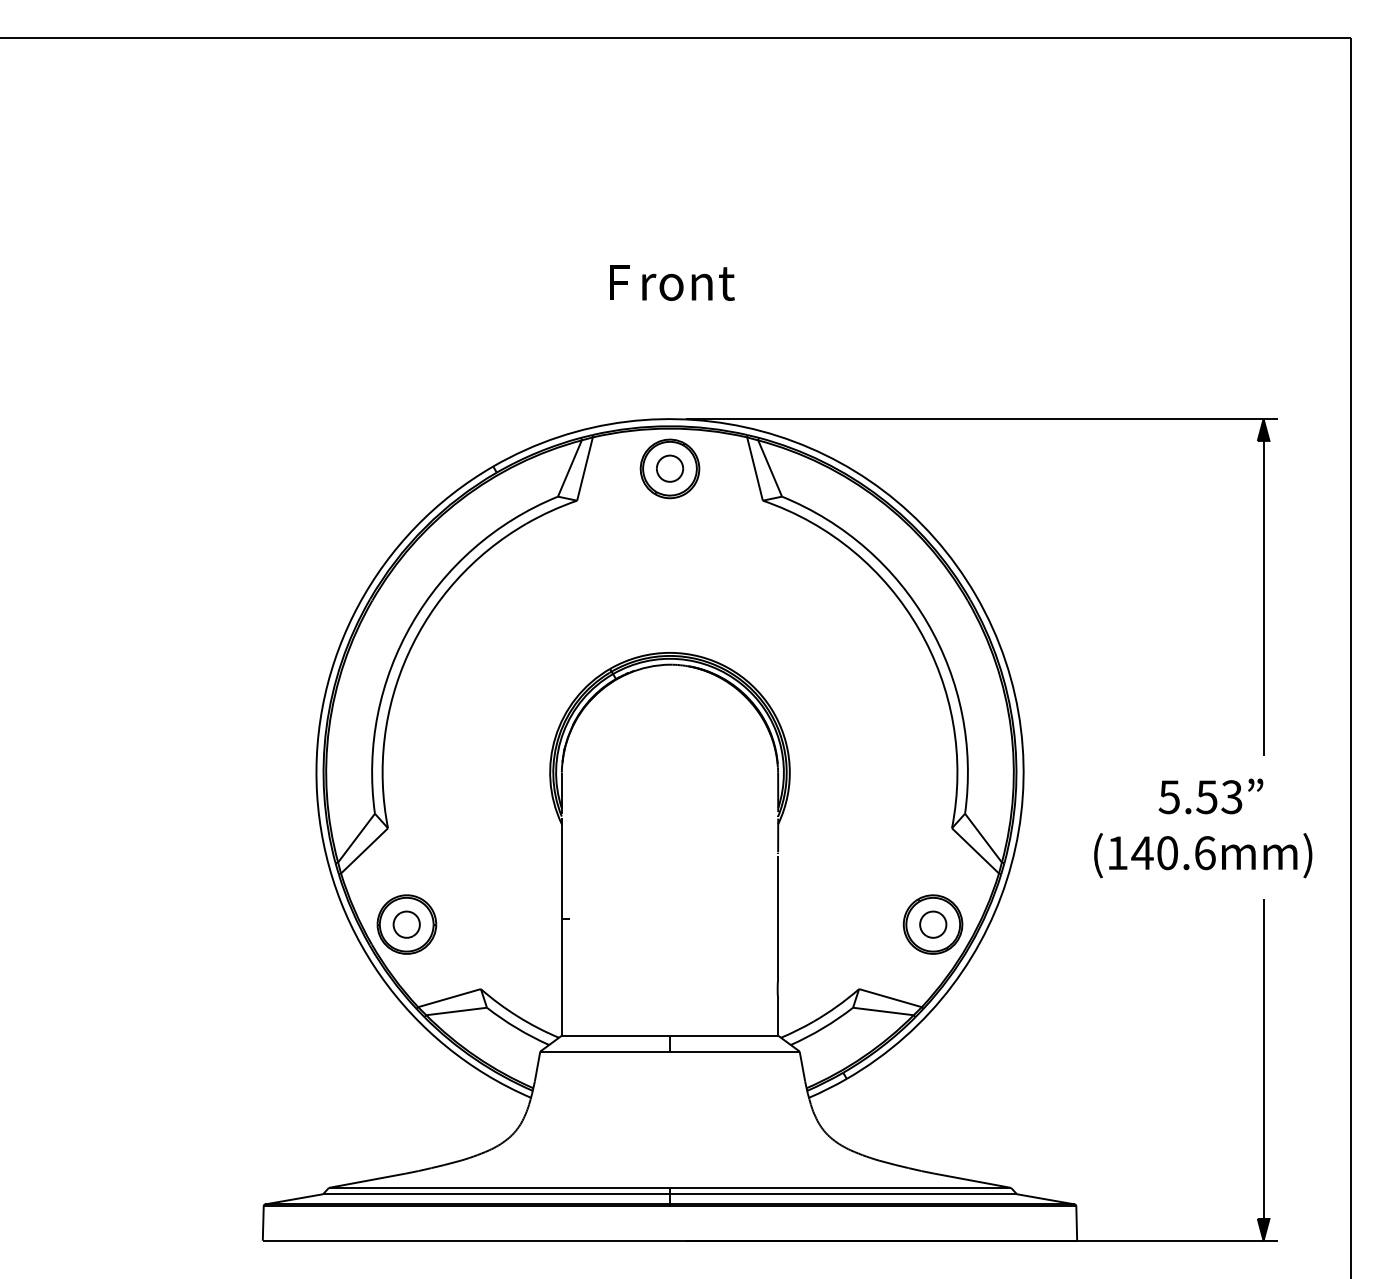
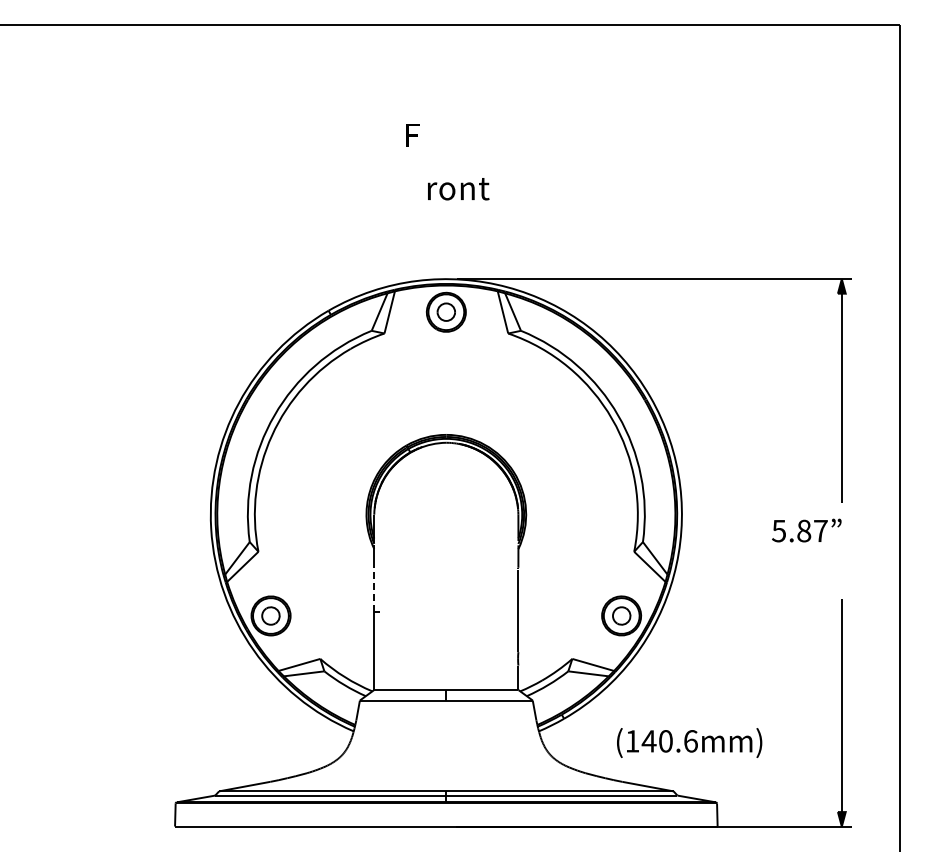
text: (619, 283) -> (412, 135), moved
text: (1219, 796) -> (812, 530), 5.53 -> 5.87
text: (1203, 854) -> (689, 742), moved
line: (562, 884) -> (374, 589), solid -> dashed

